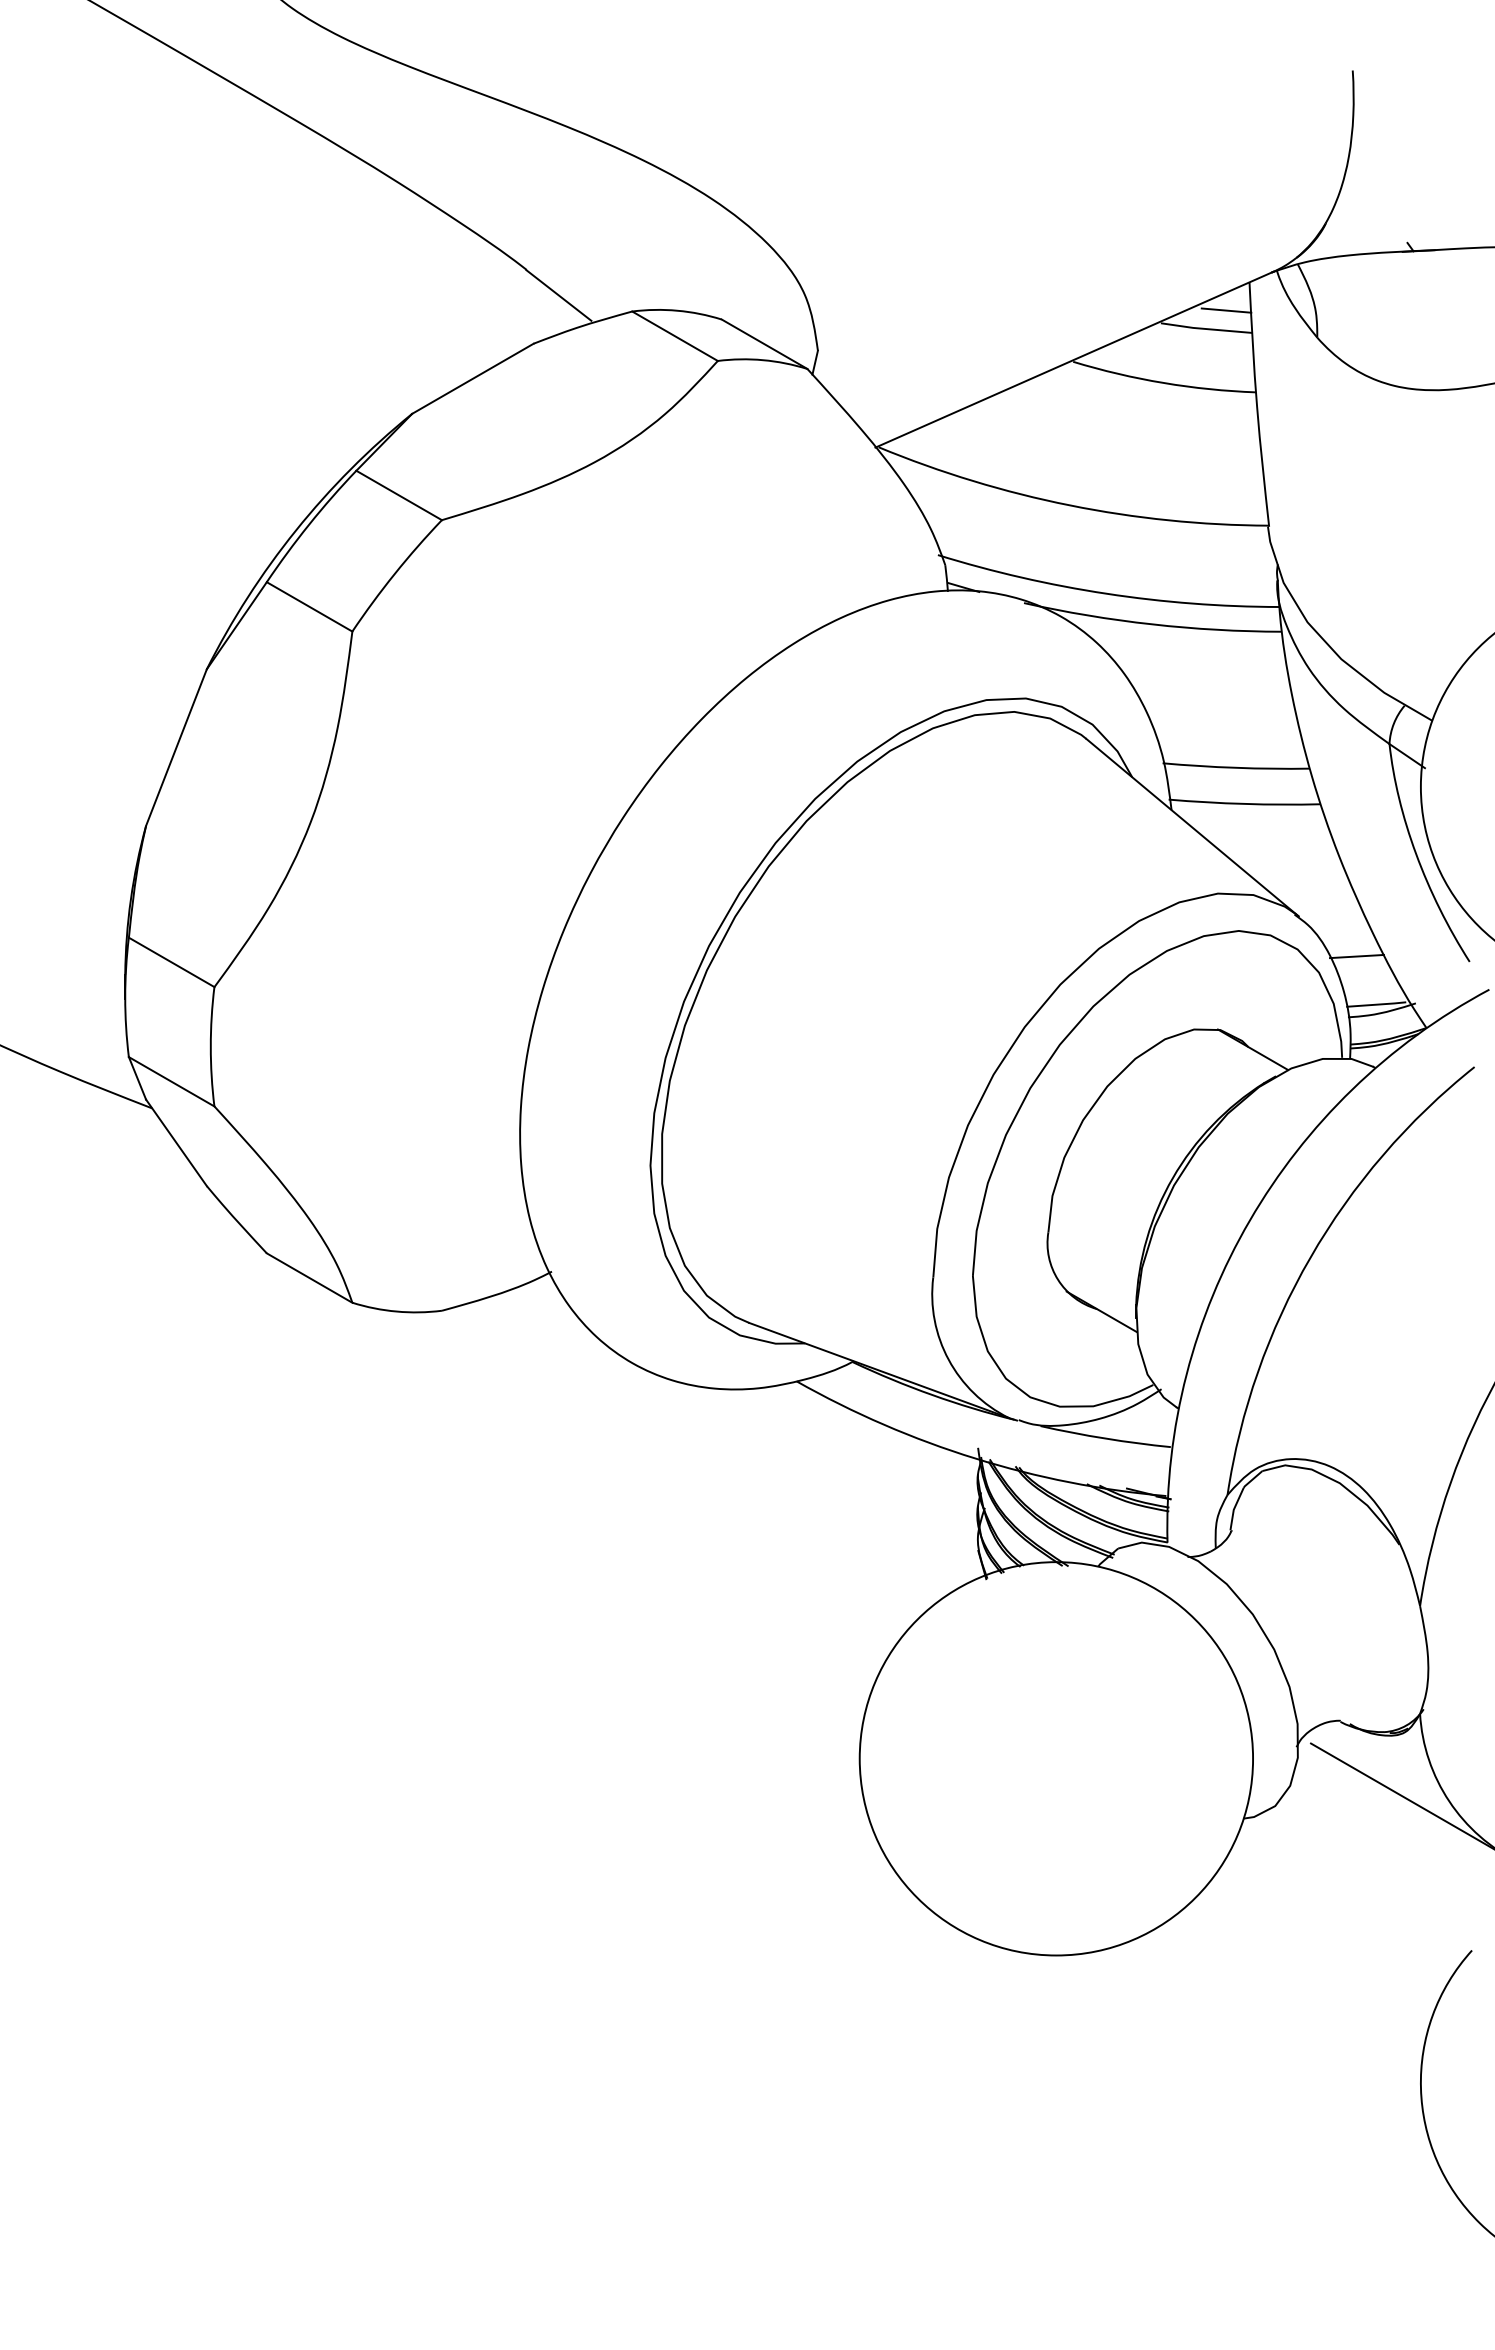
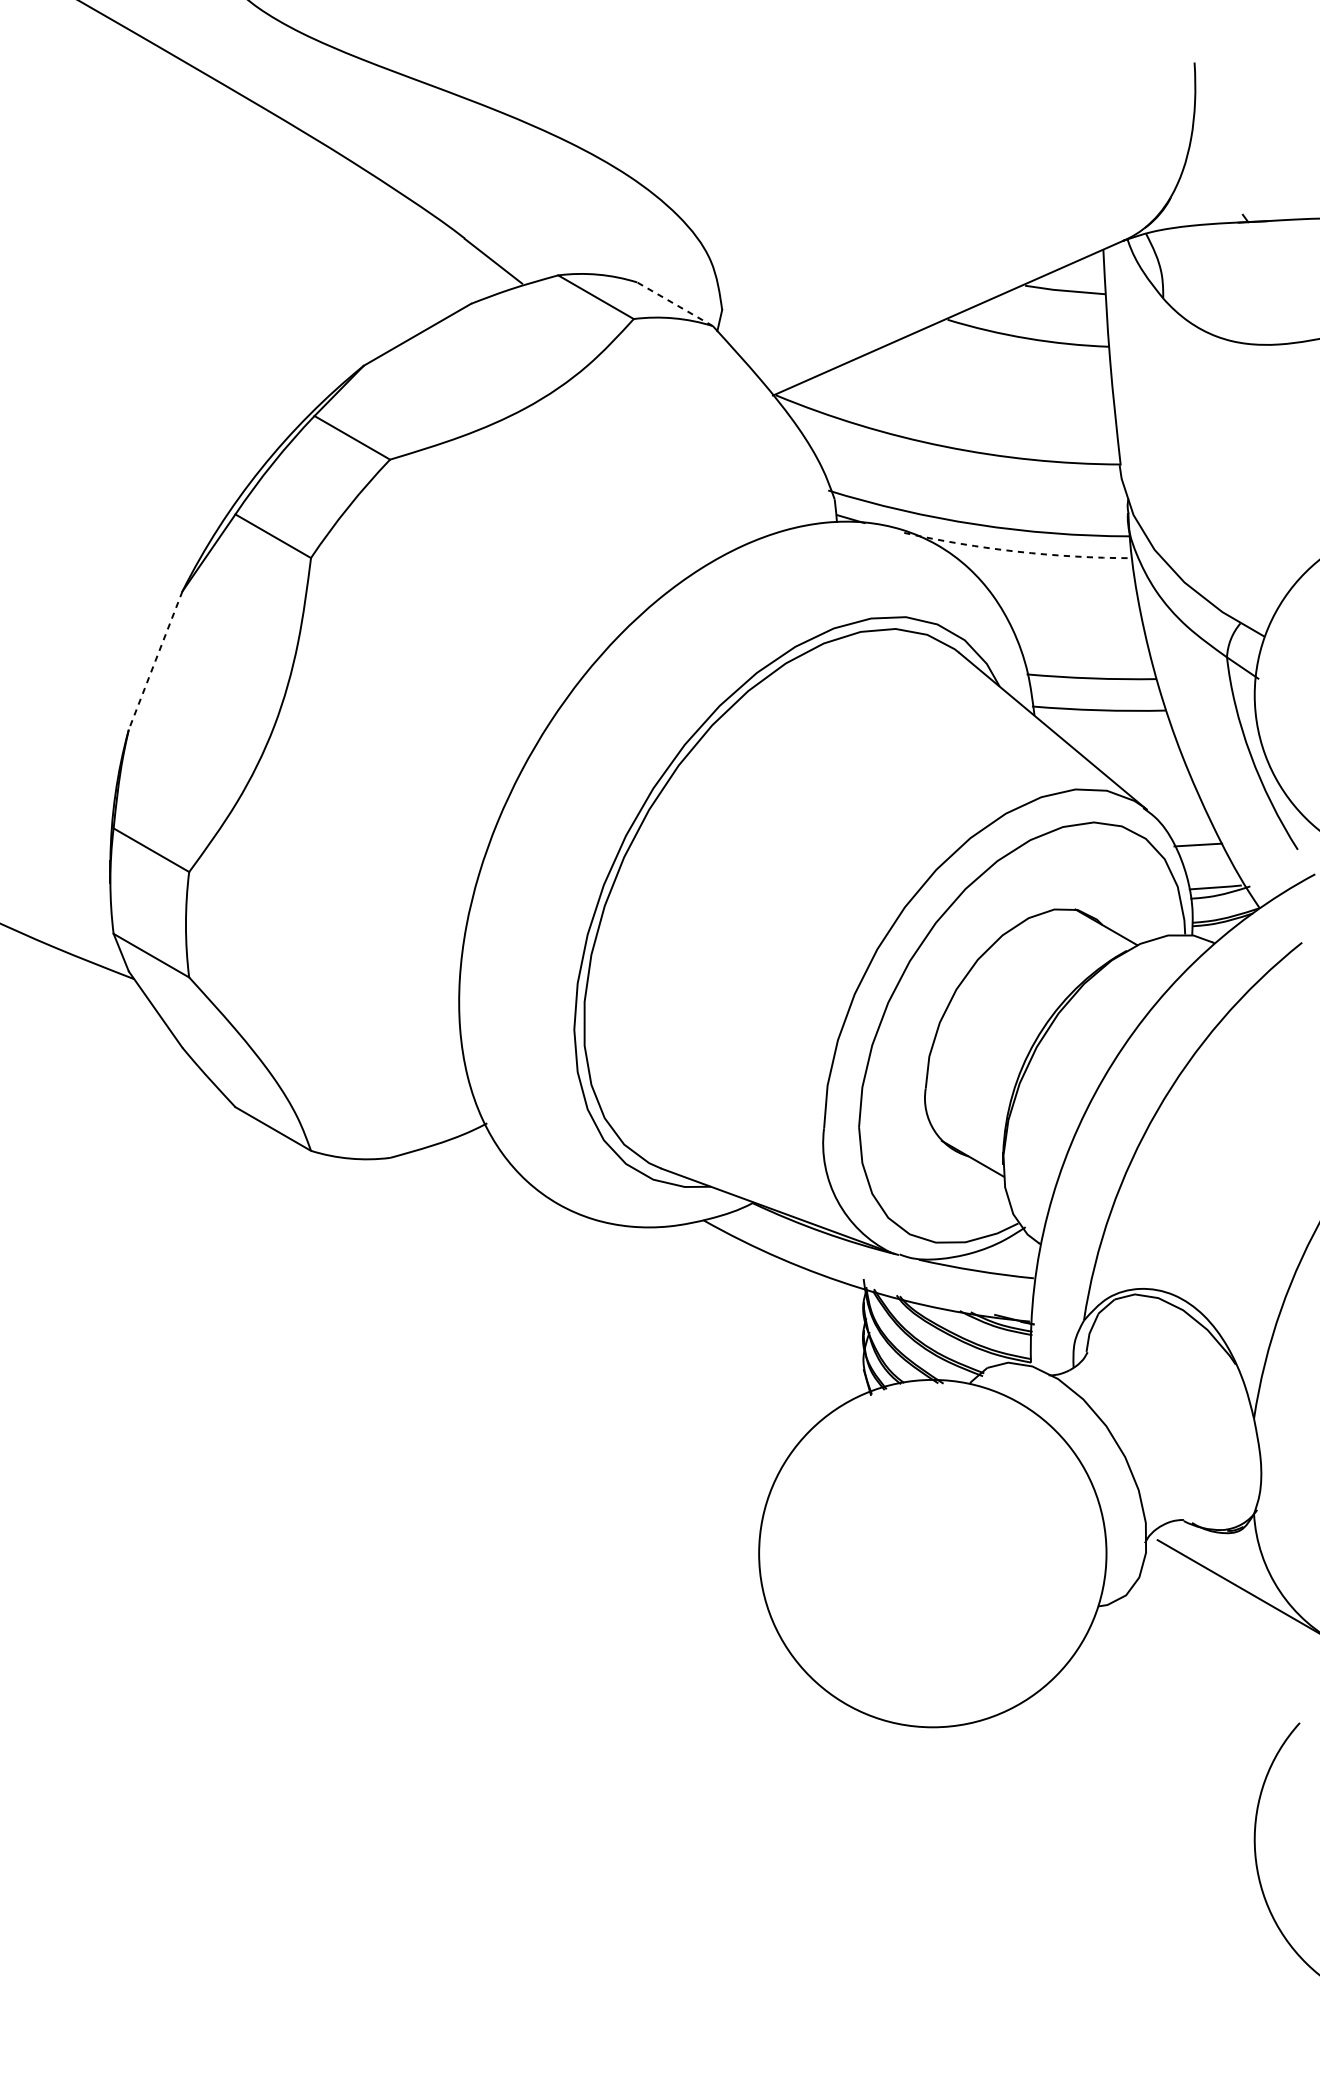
line: (1226, 310) -> (1083, 274), removed
line: (764, 344) -> (675, 304), solid -> dashed
arc: (1152, 624) -> (1017, 551), solid -> dashed
line: (176, 747) -> (155, 660), solid -> dashed

